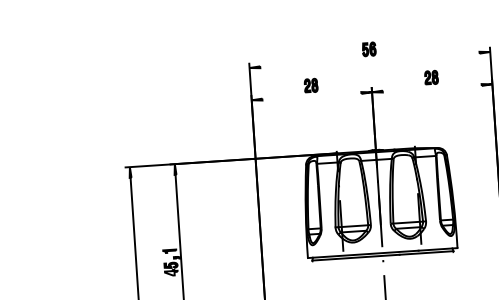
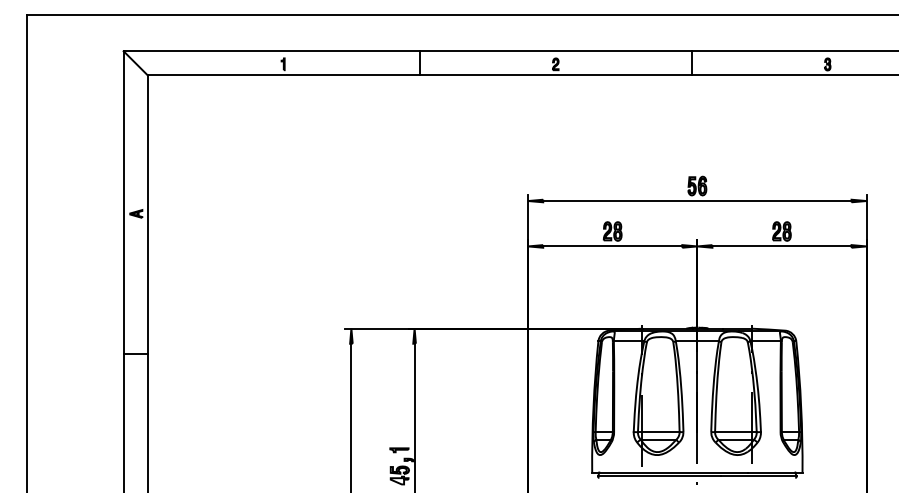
line: (370, 60) -> (697, 201), added
line: (431, 88) -> (781, 246), added
line: (311, 96) -> (612, 246), added

